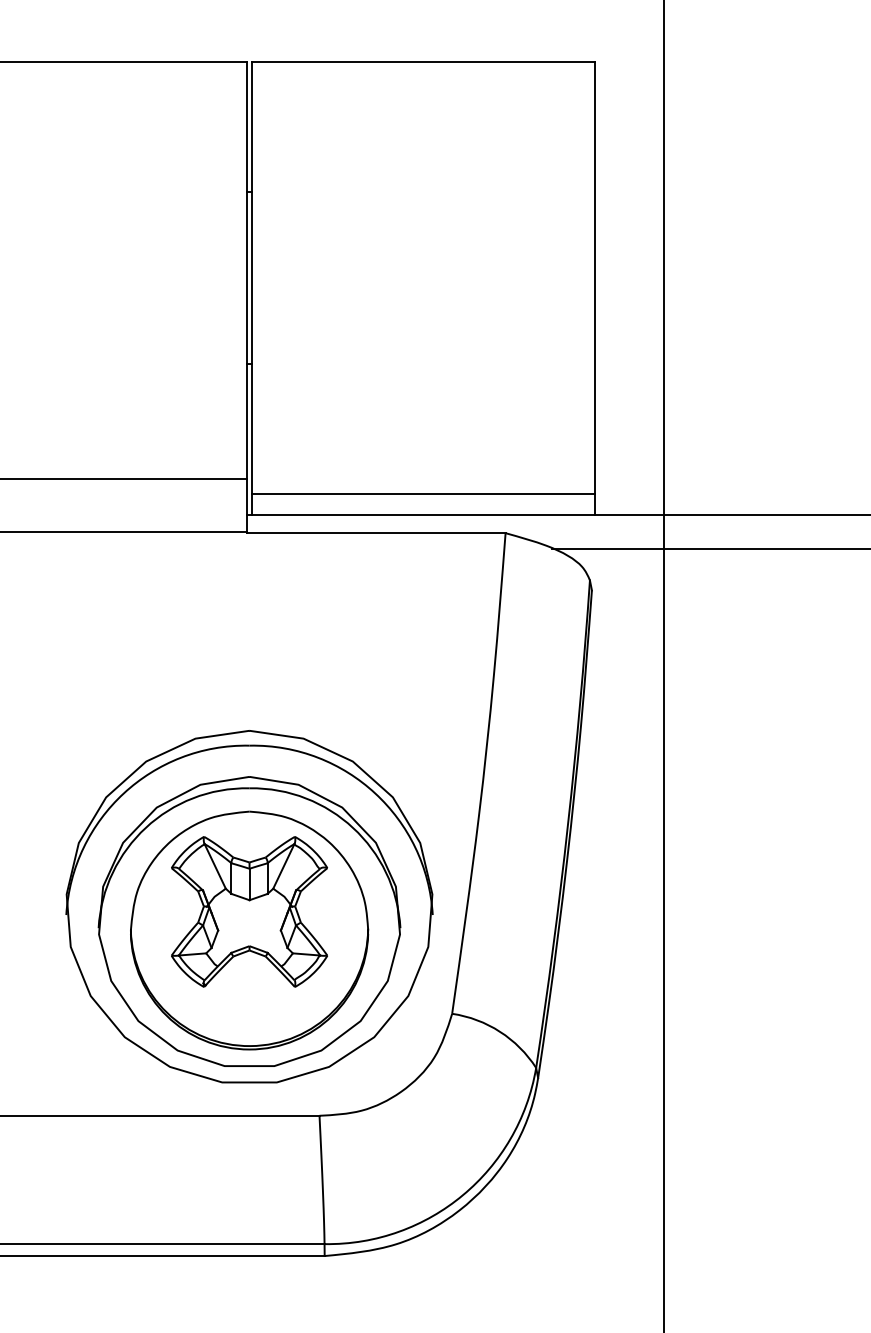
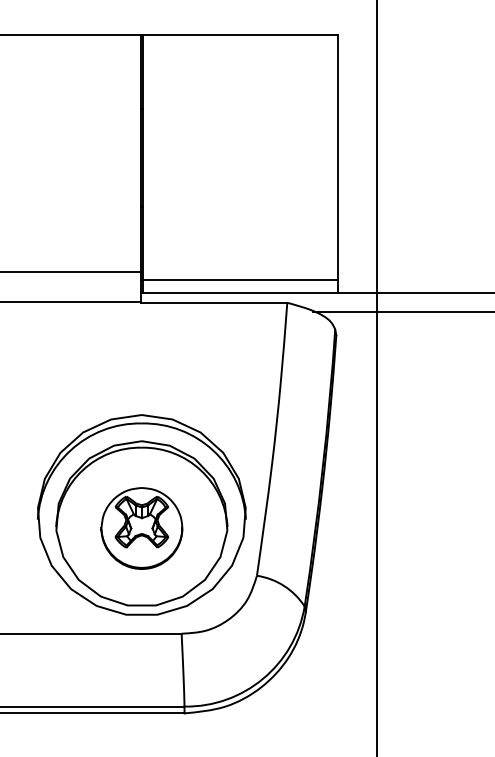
part: (248, 930) -> (141, 528), size x0.6

